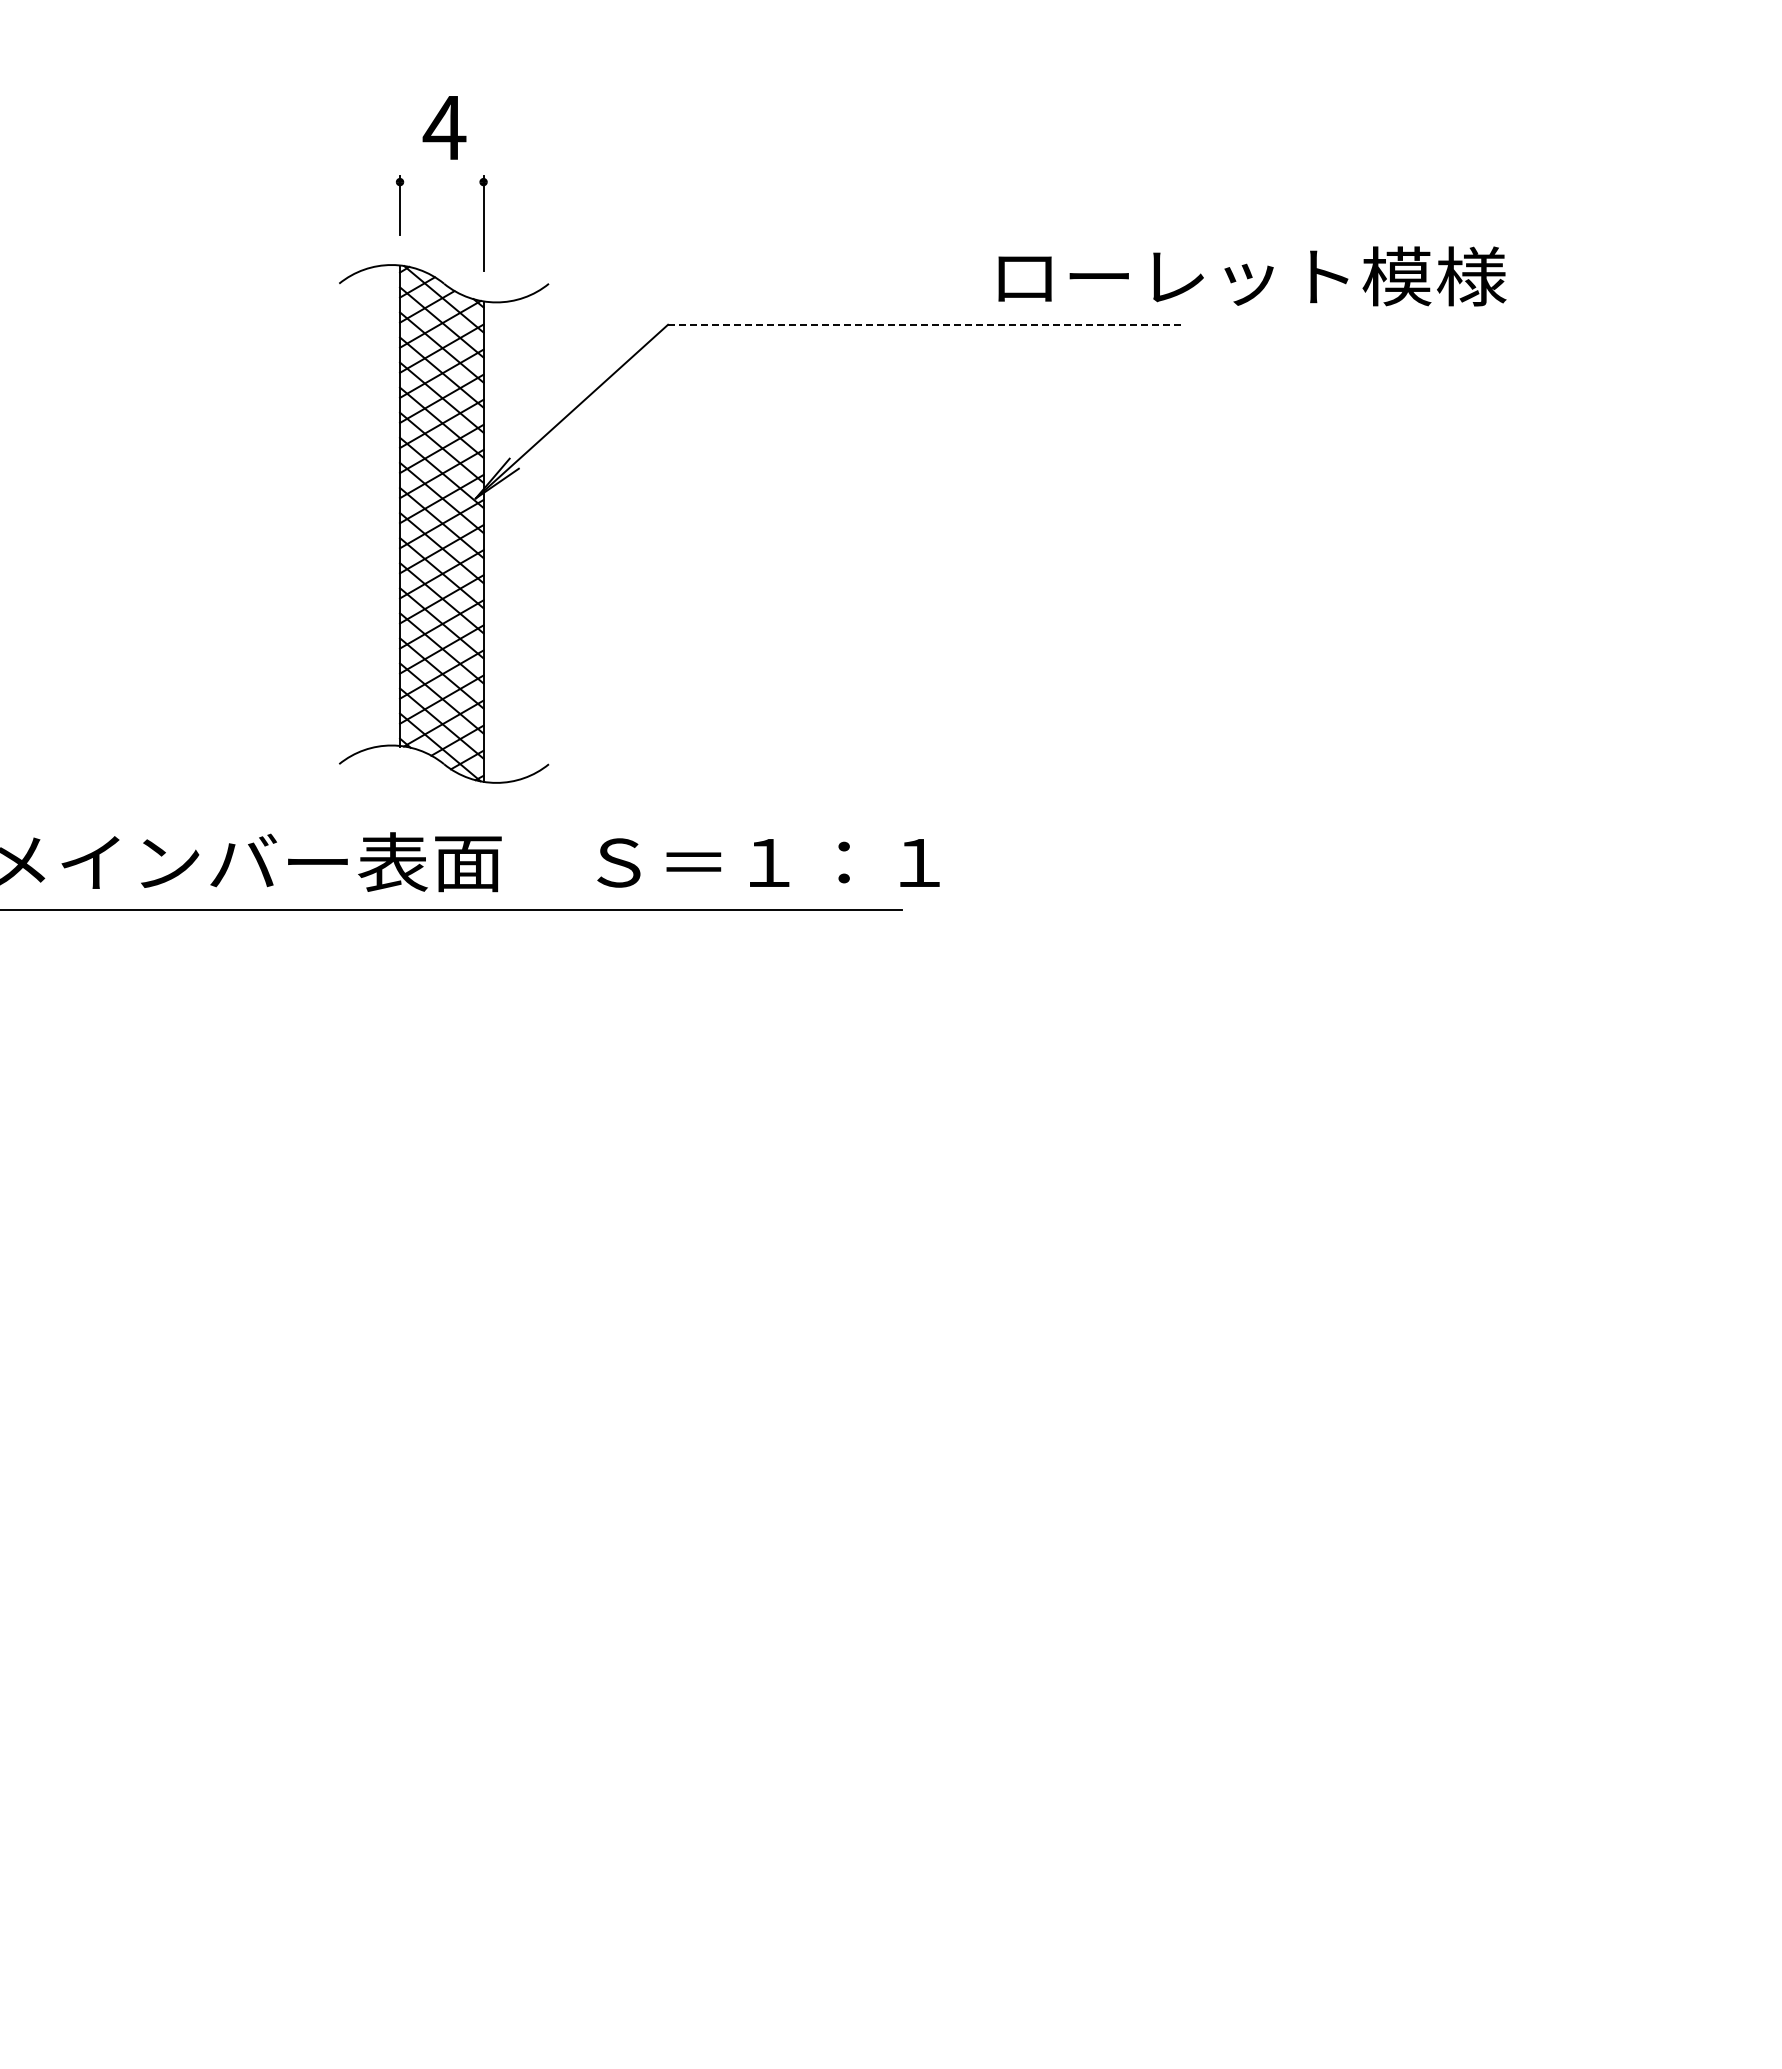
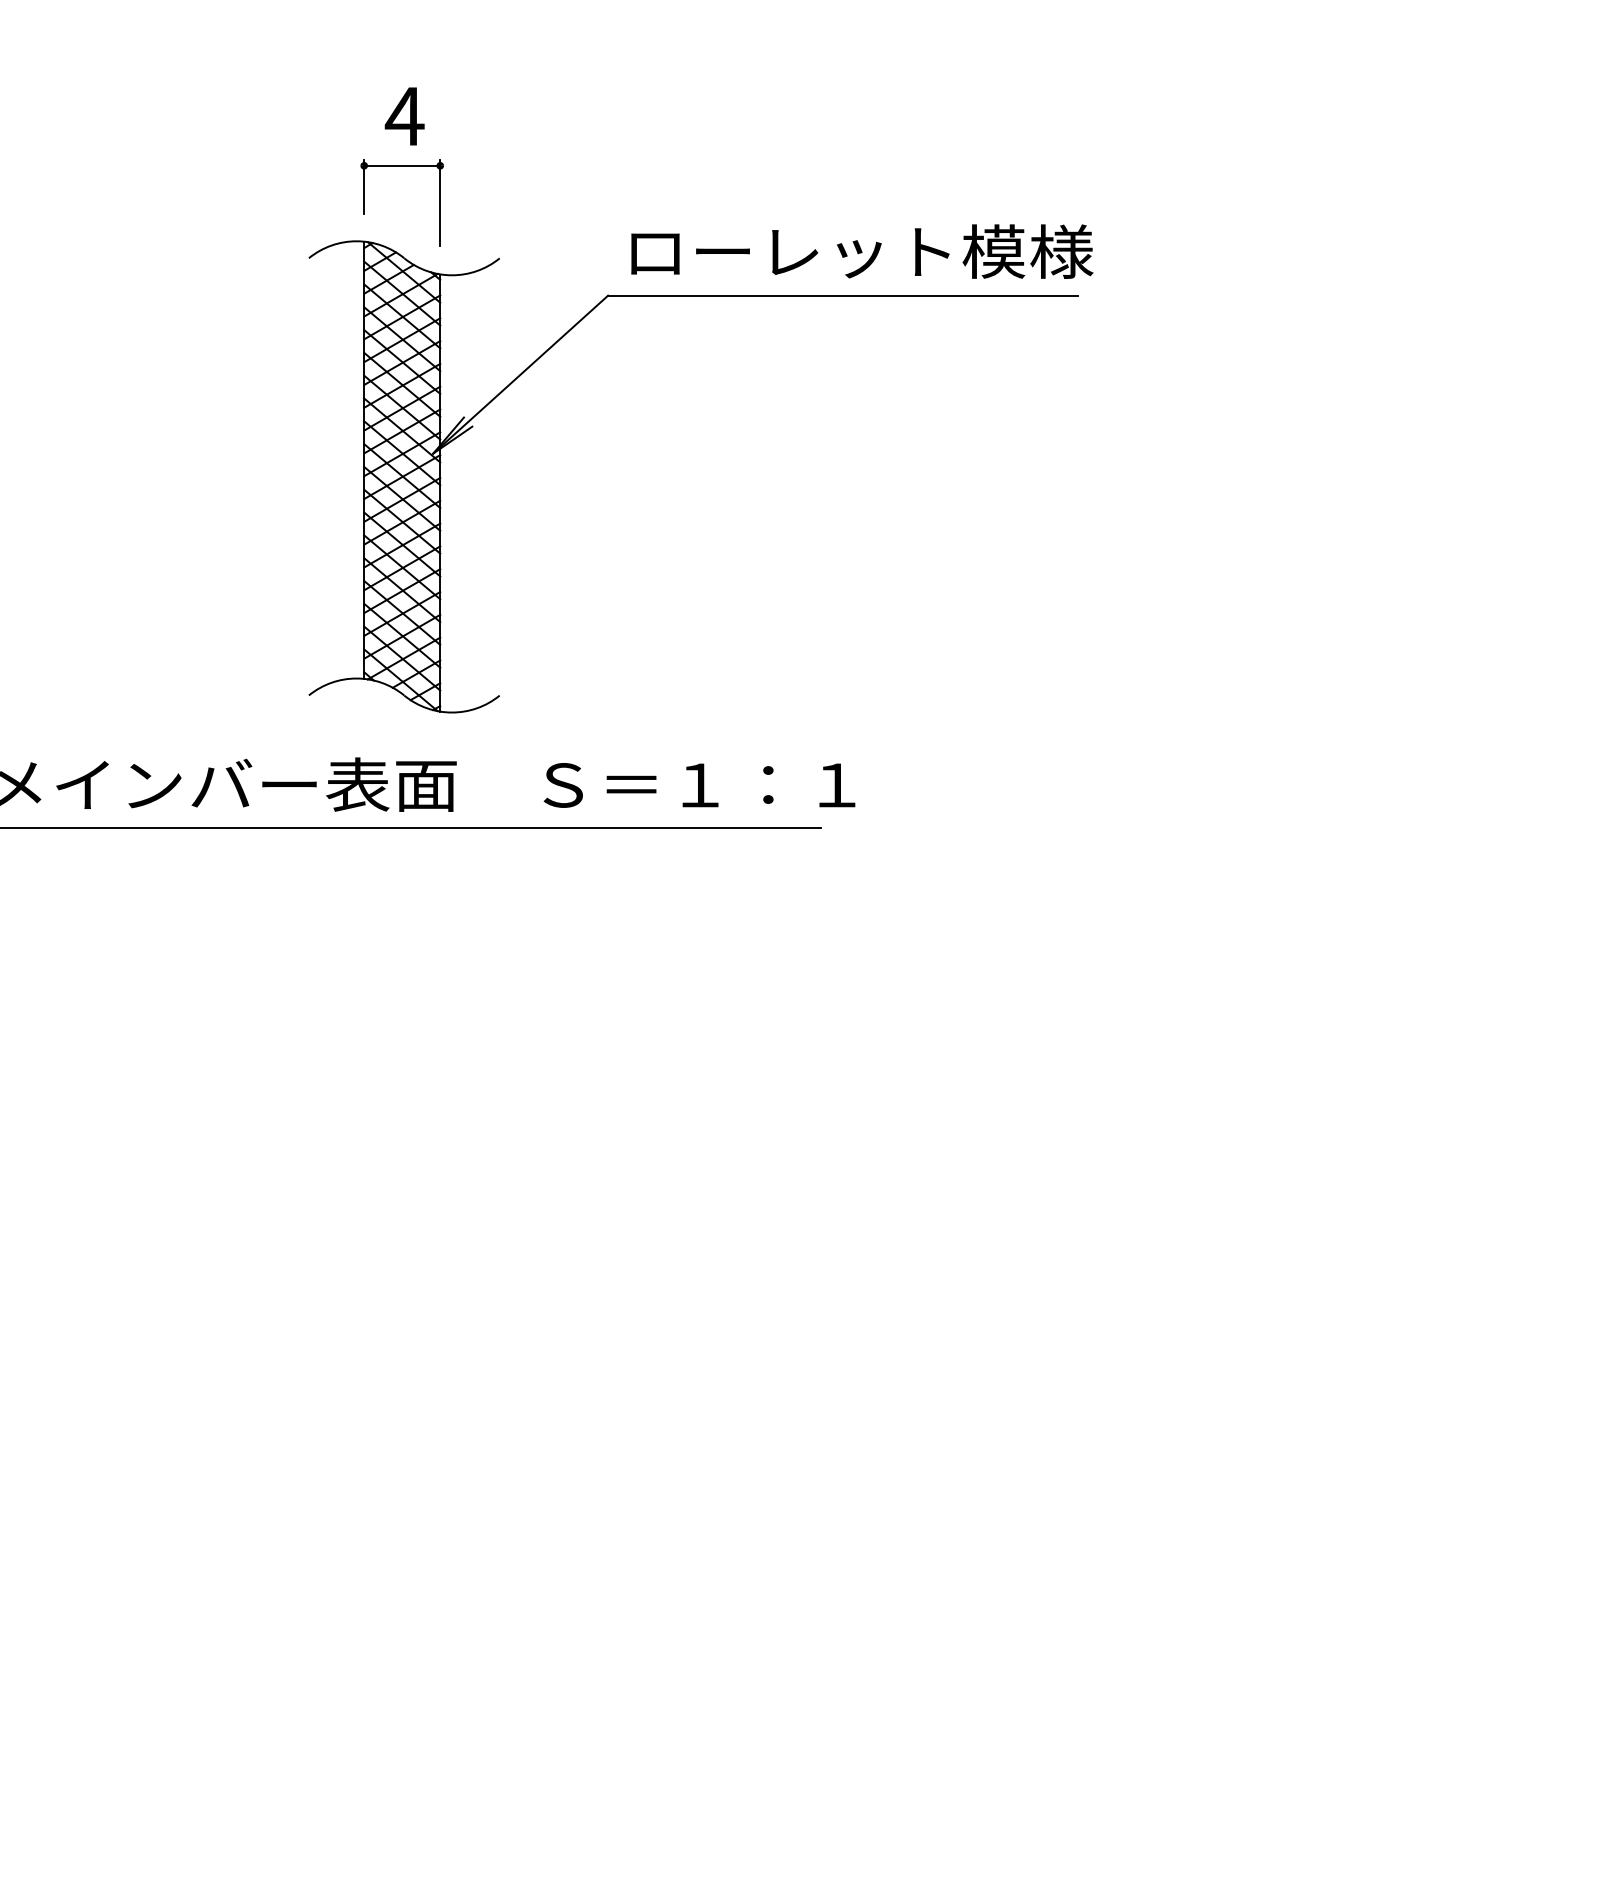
line: (441, 182) -> (401, 166), added
text: (1252, 276) -> (862, 251), moved
line: (926, 324) -> (843, 295), dashed -> solid

